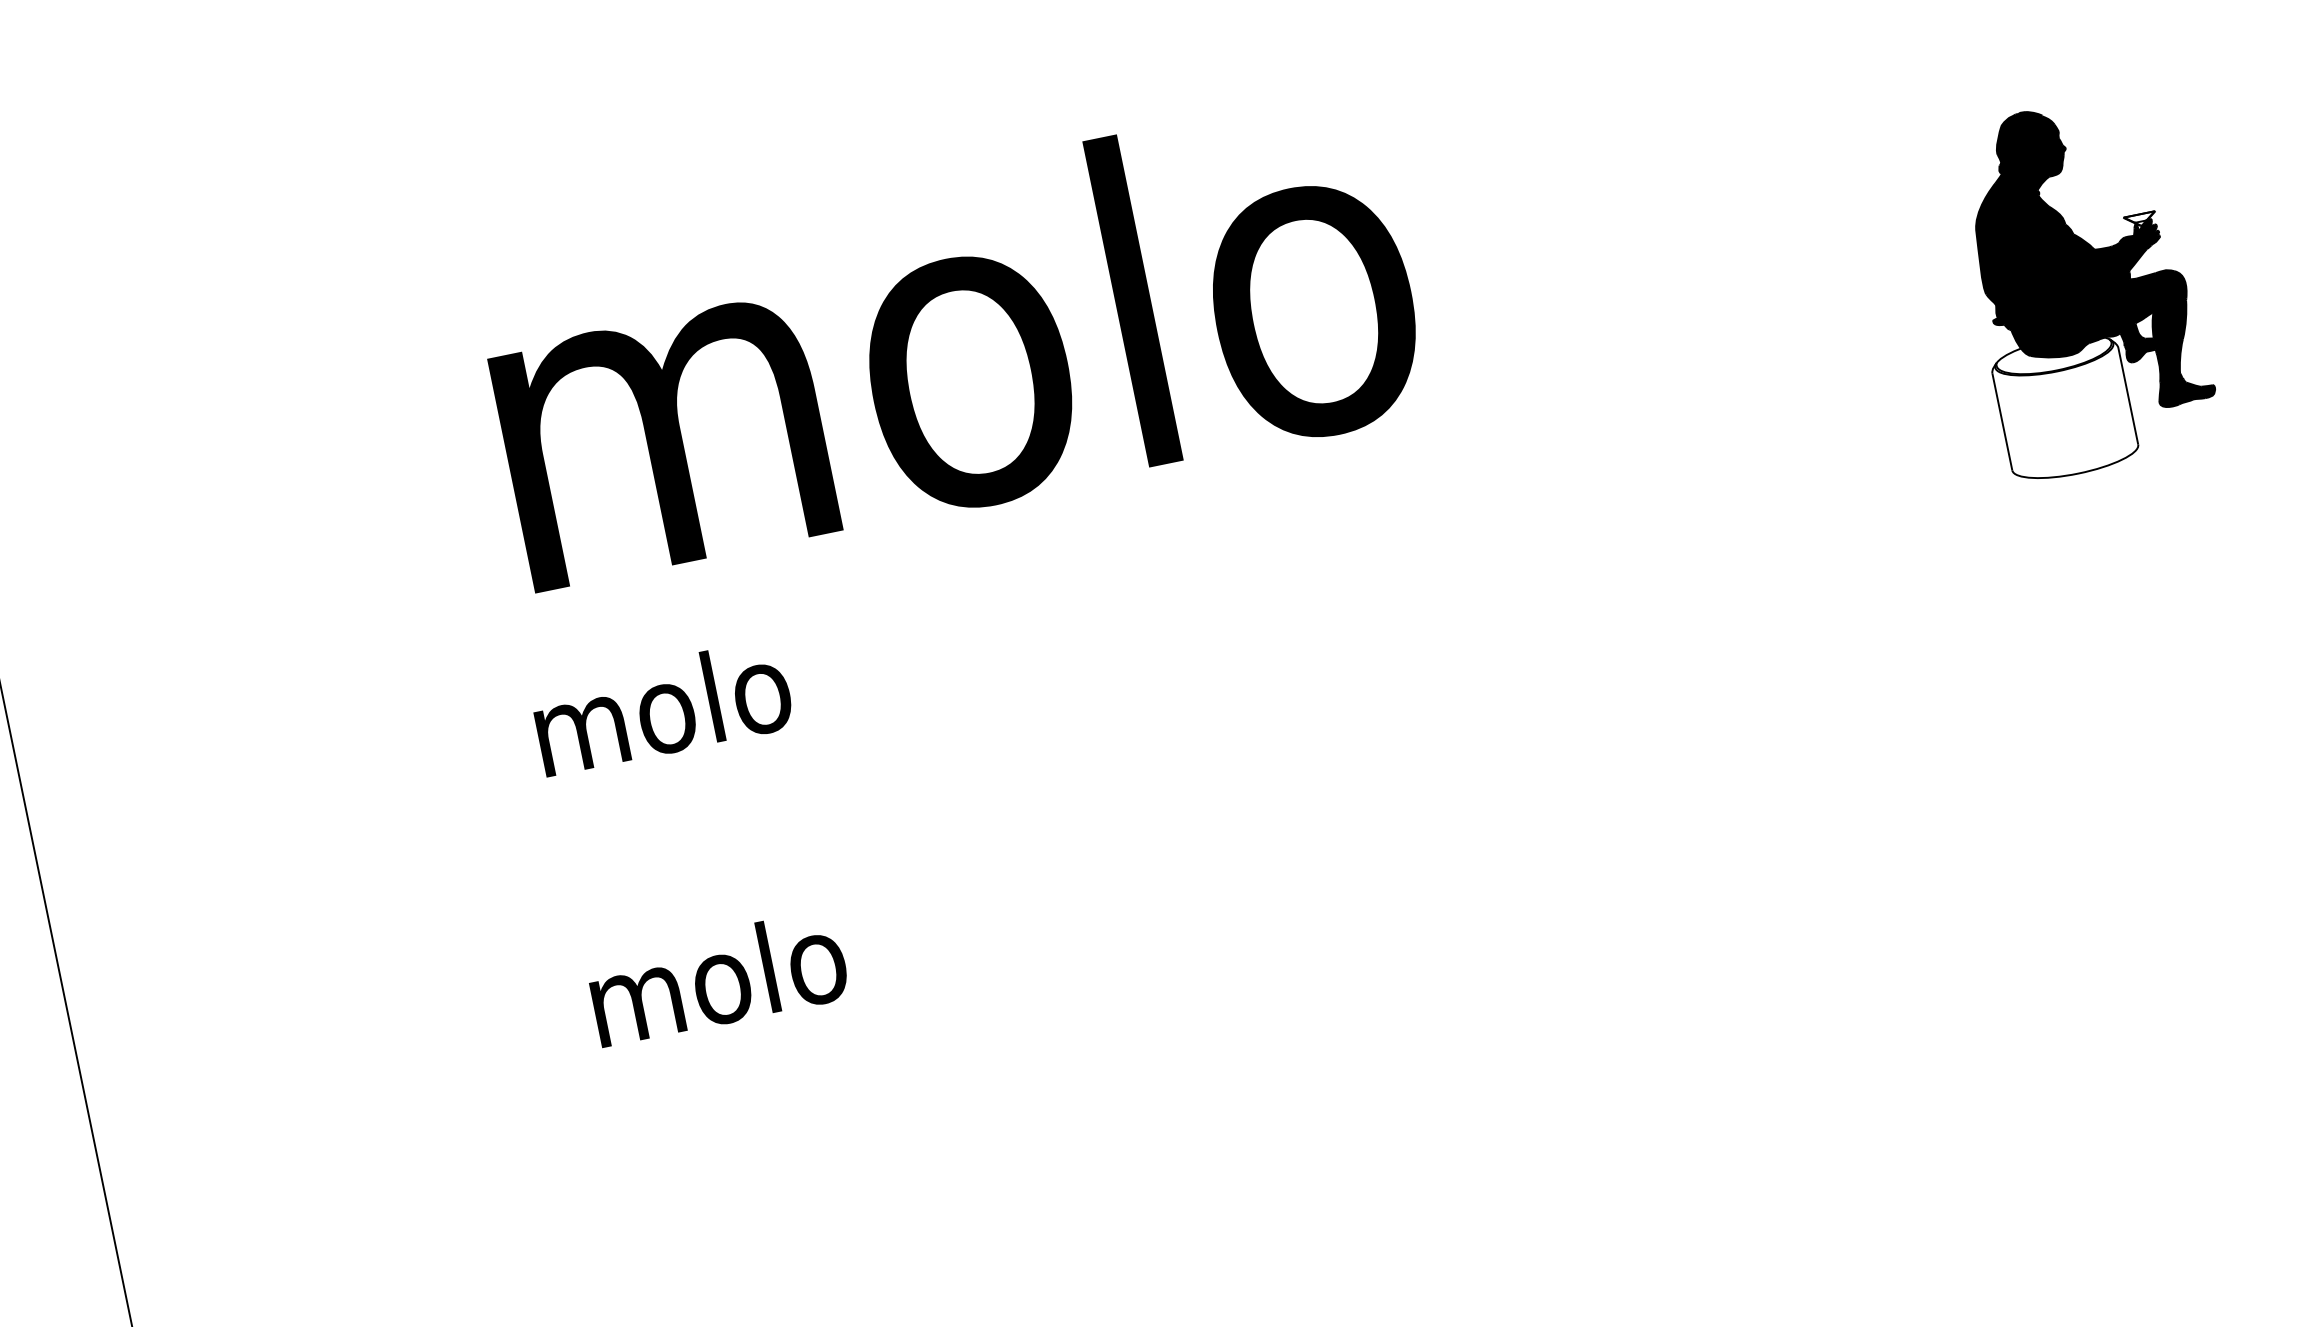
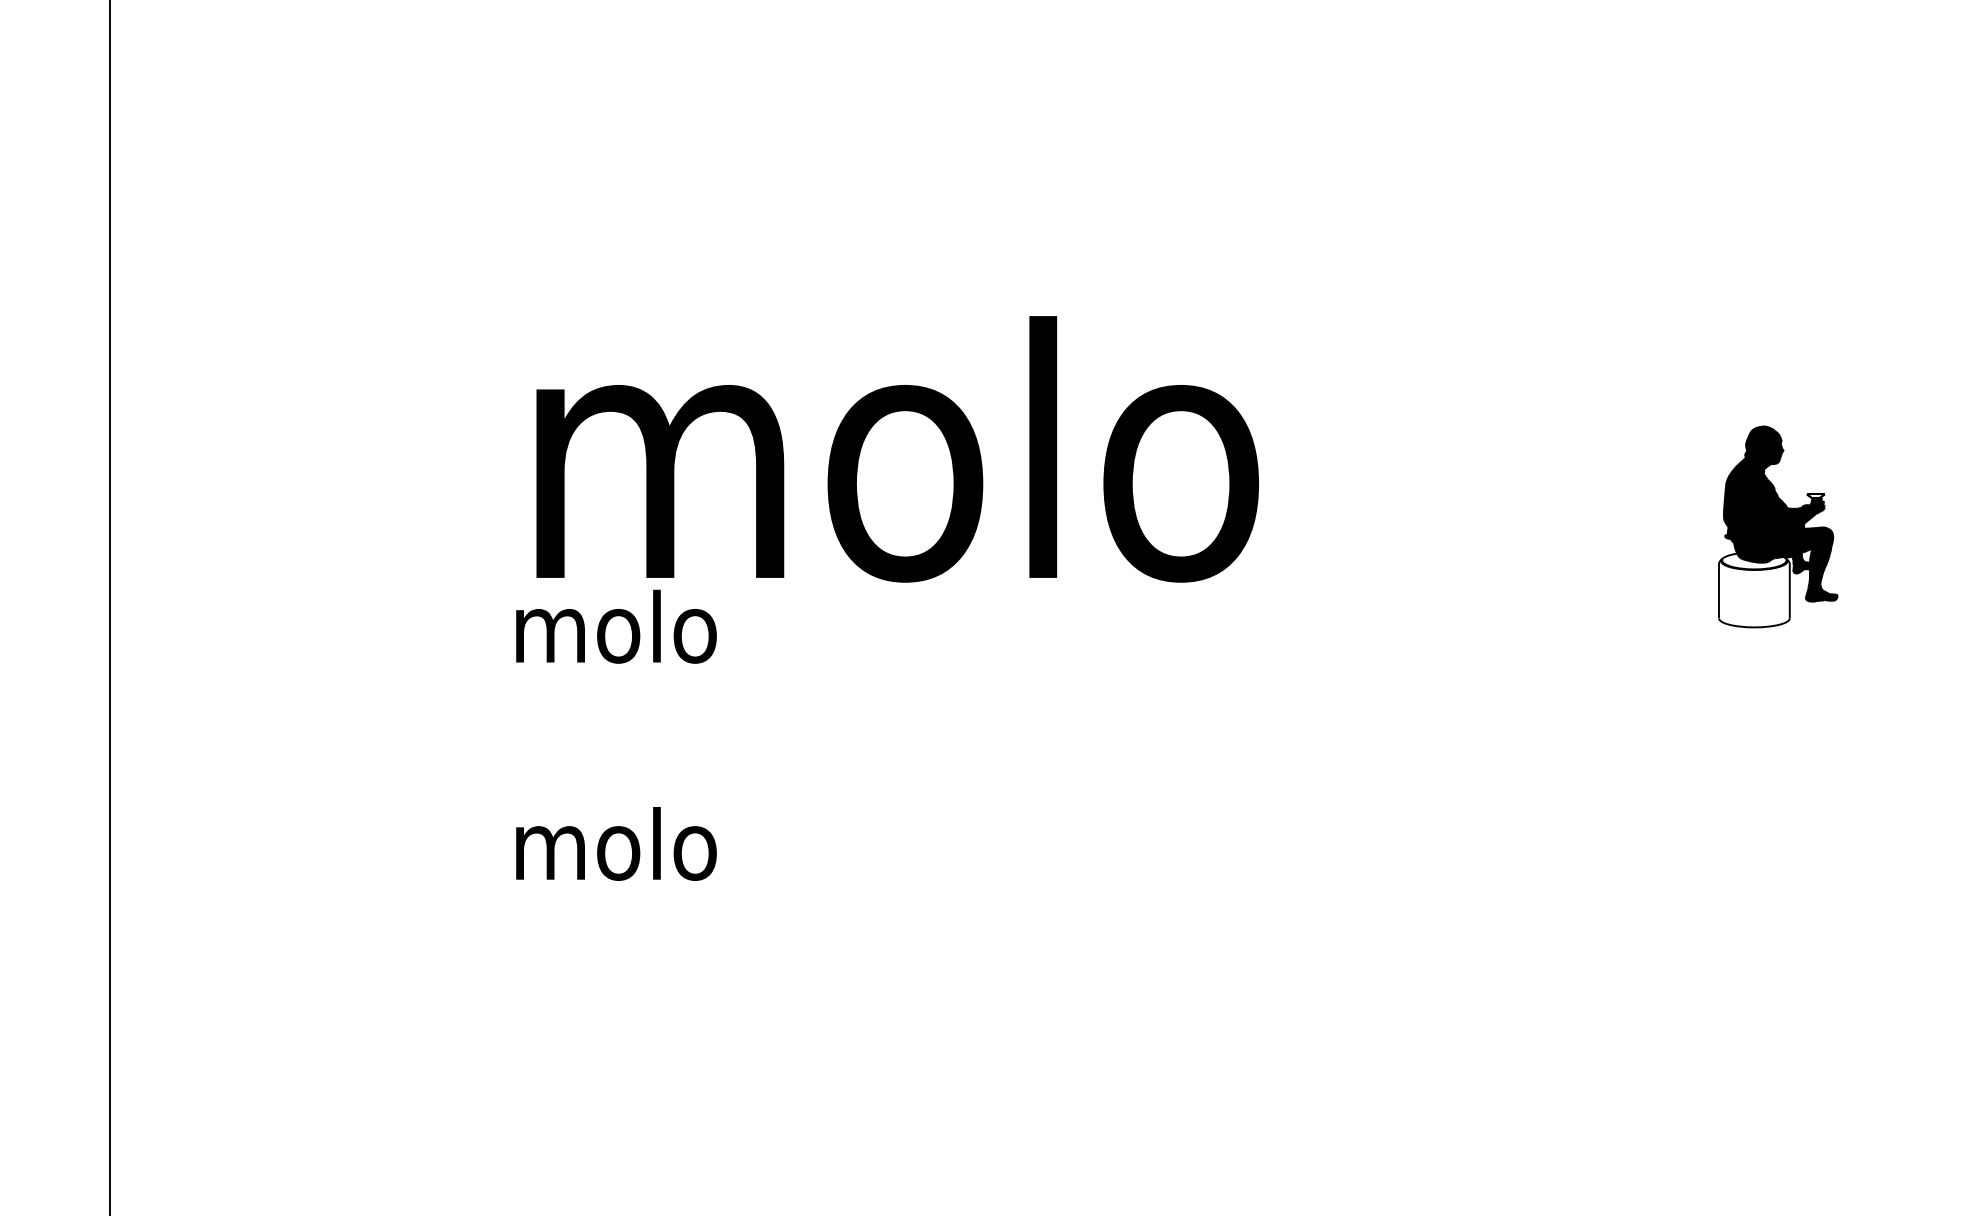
part: (2083, 285) -> (1777, 526), size x0.7
text: (952, 341) -> (897, 449), moved

